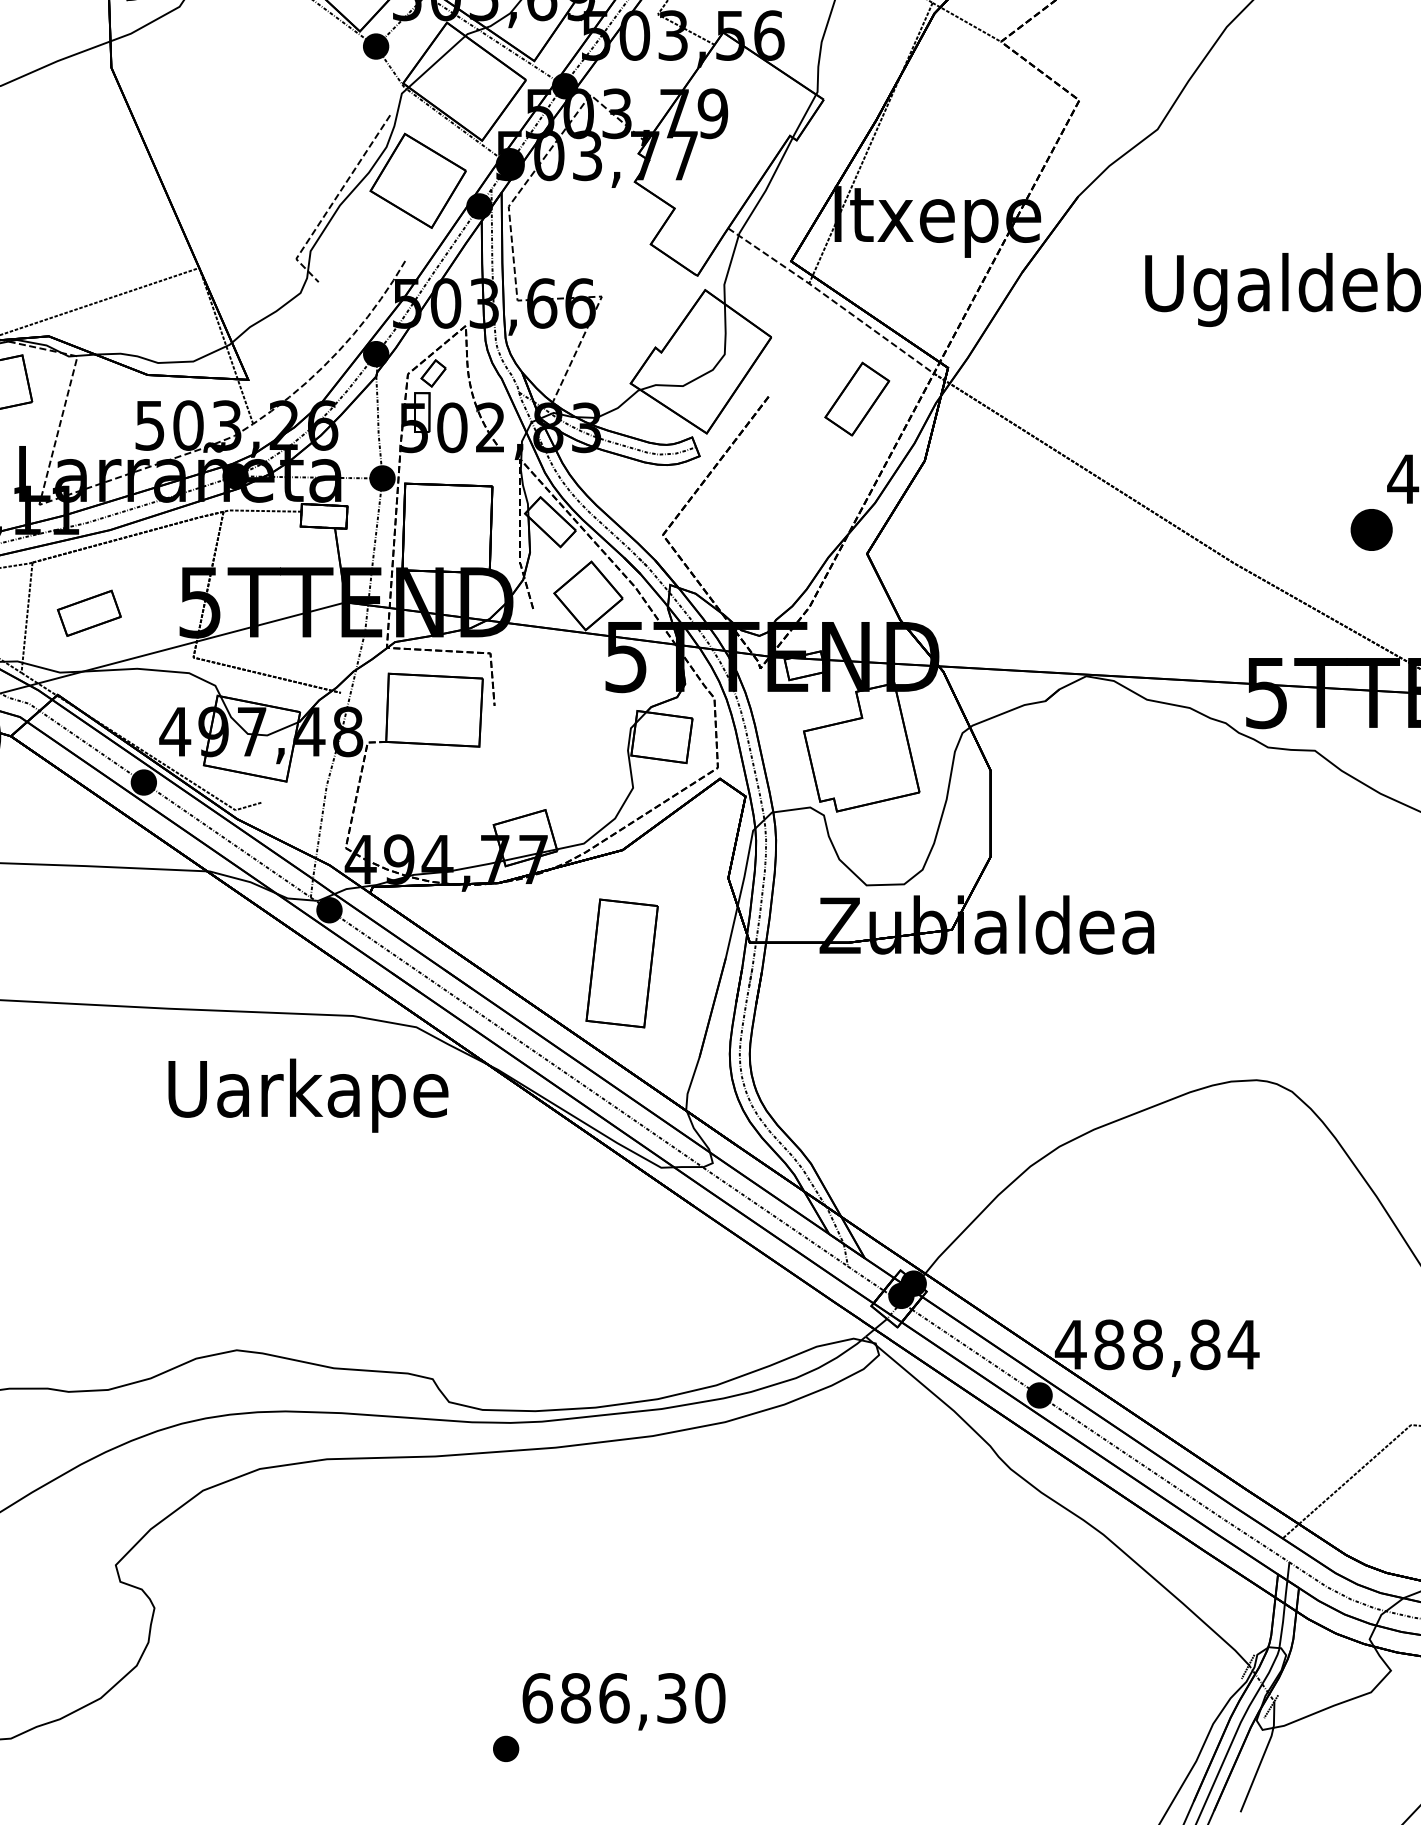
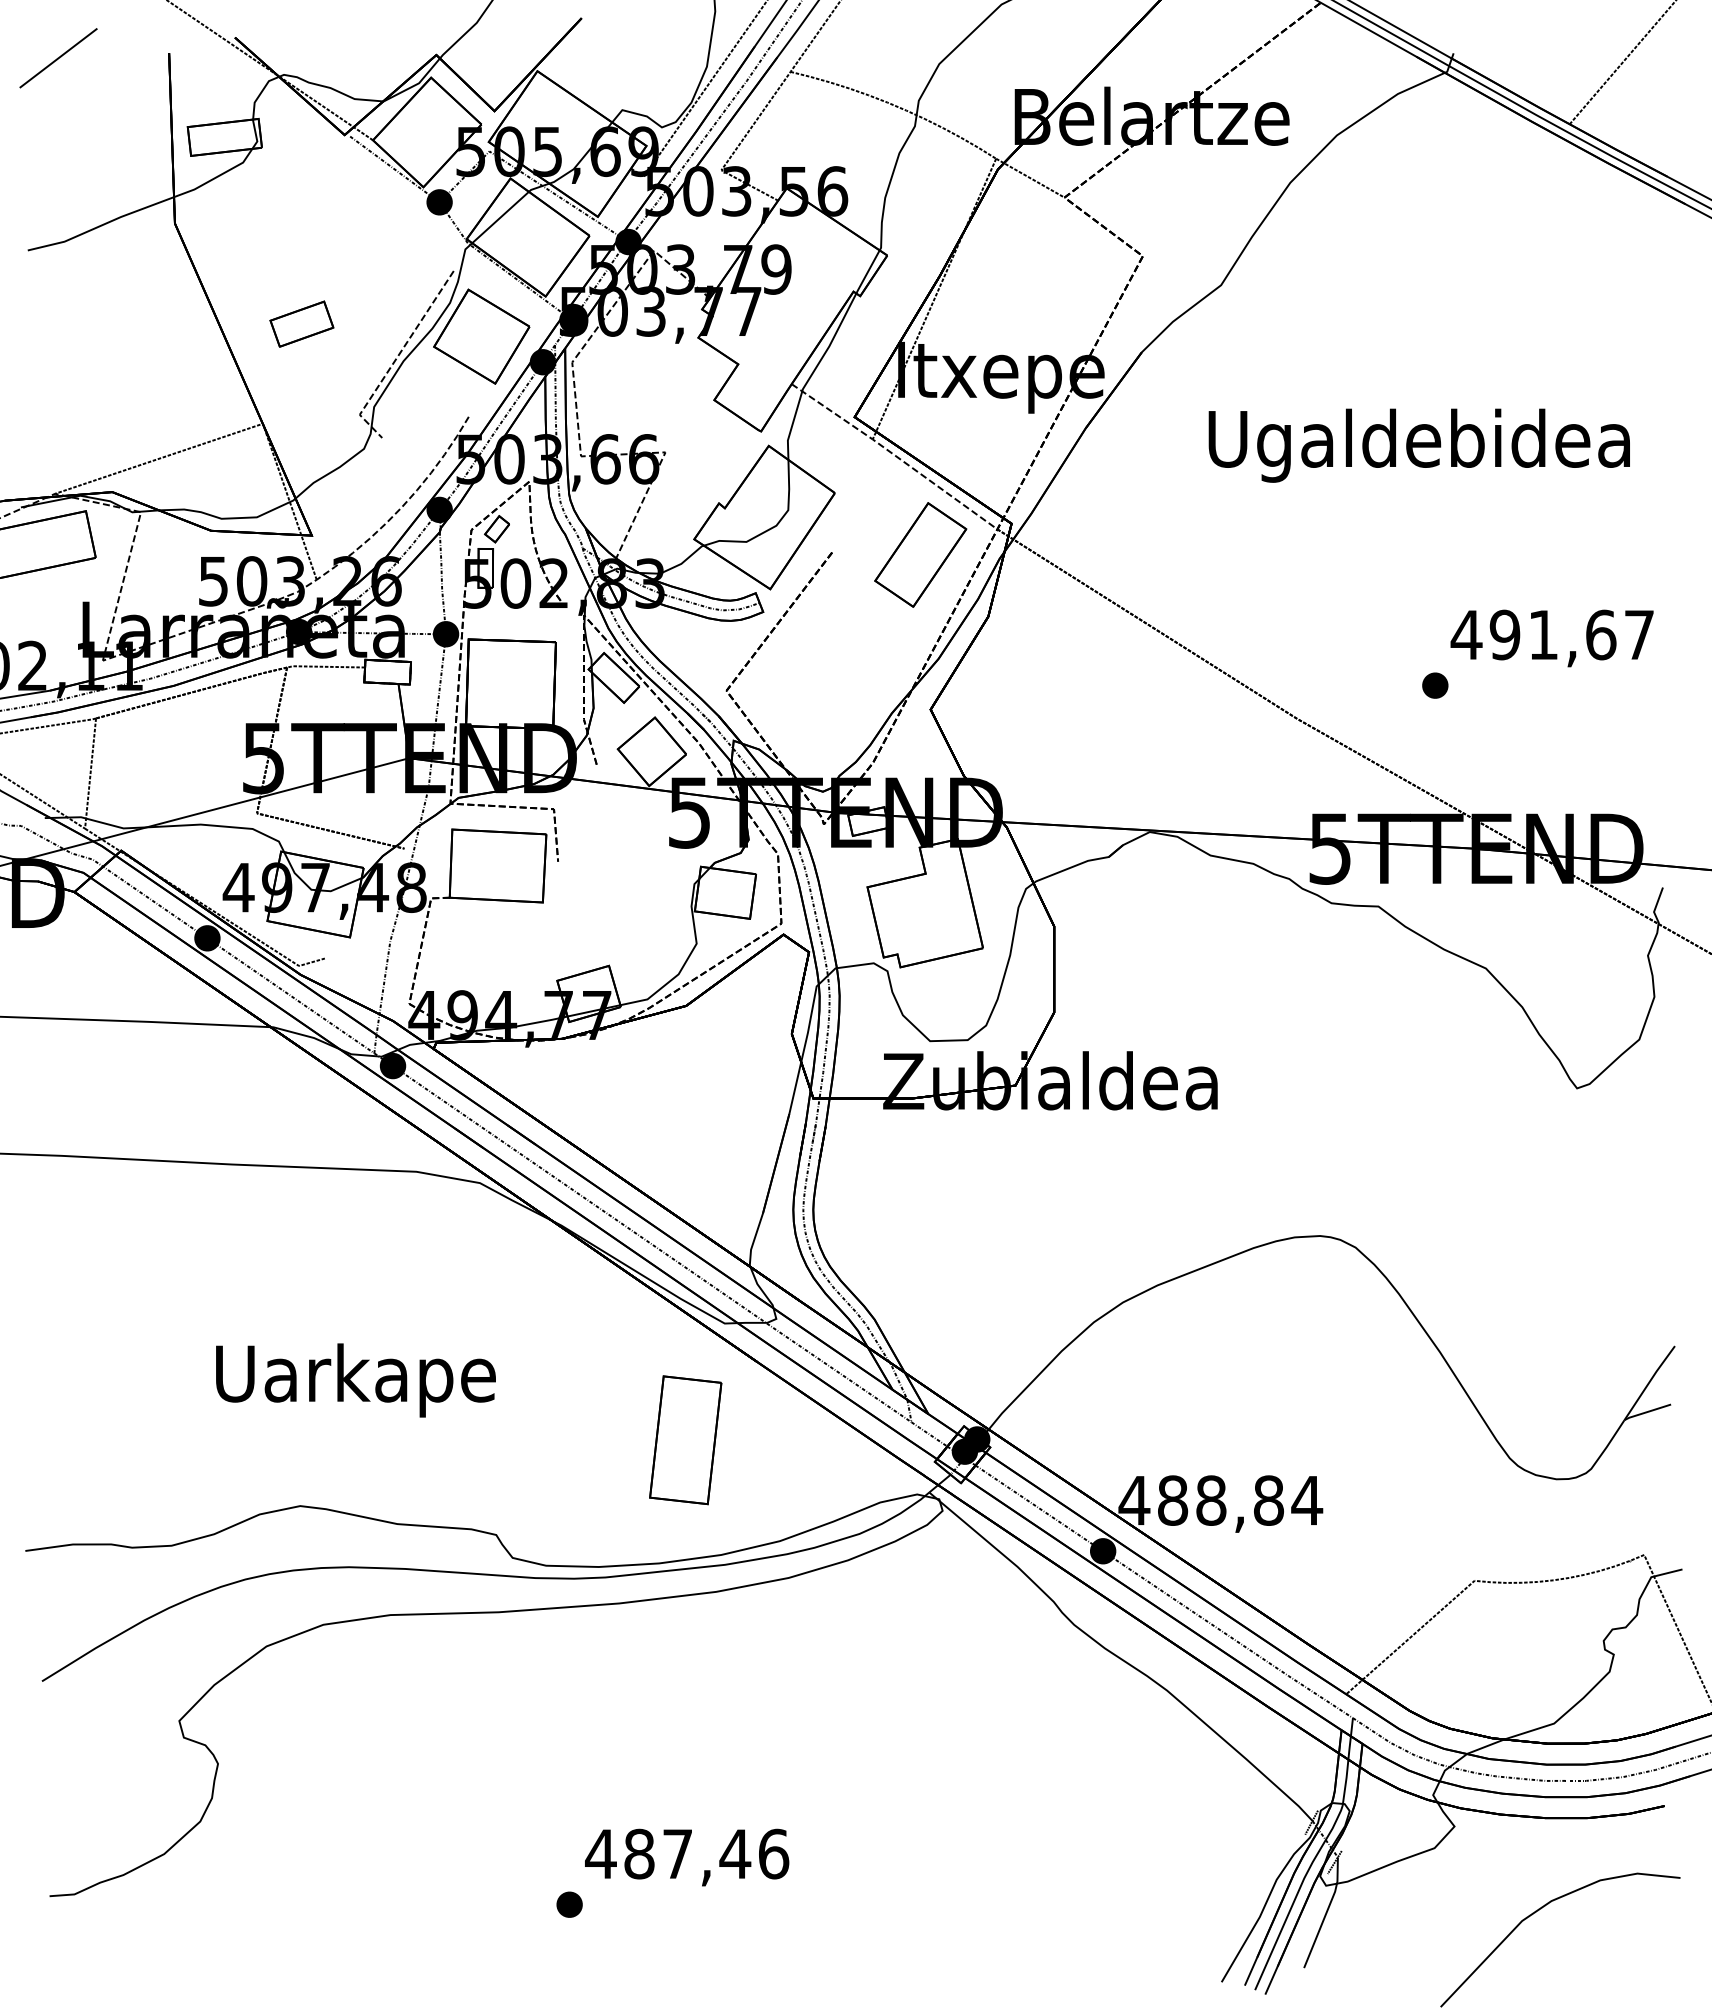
part: (856, 398) -> (920, 554), size x1.43
part: (1371, 529) -> (1435, 685), size x0.62
part: (88, 612) -> (301, 323), moved
part: (621, 963) -> (685, 1440), moved
text: (307, 1095) -> (355, 1380), moved
text: (623, 1697) -> (687, 1853), 686,30 -> 487,46

